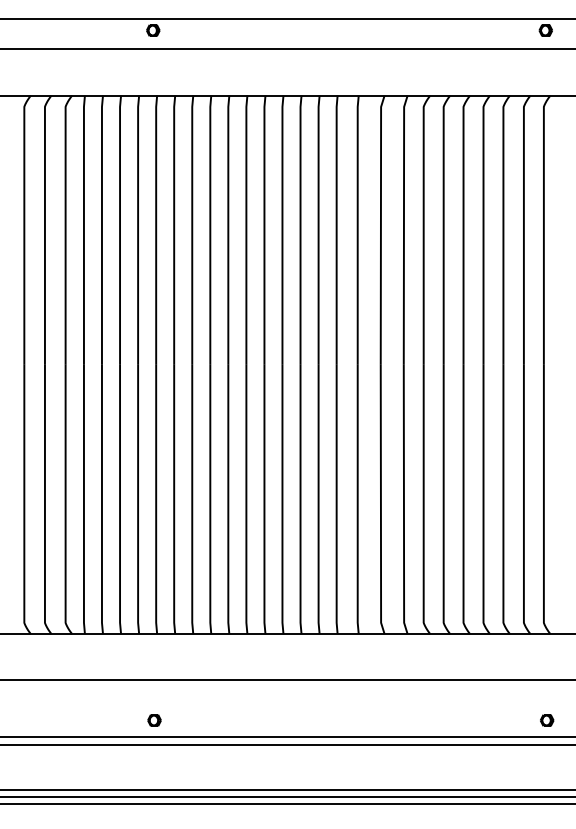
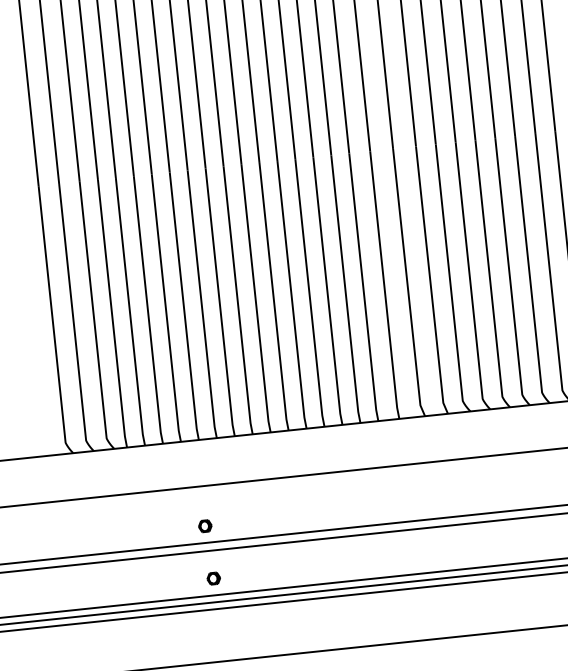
part: (157, 773) -> (213, 578), added

